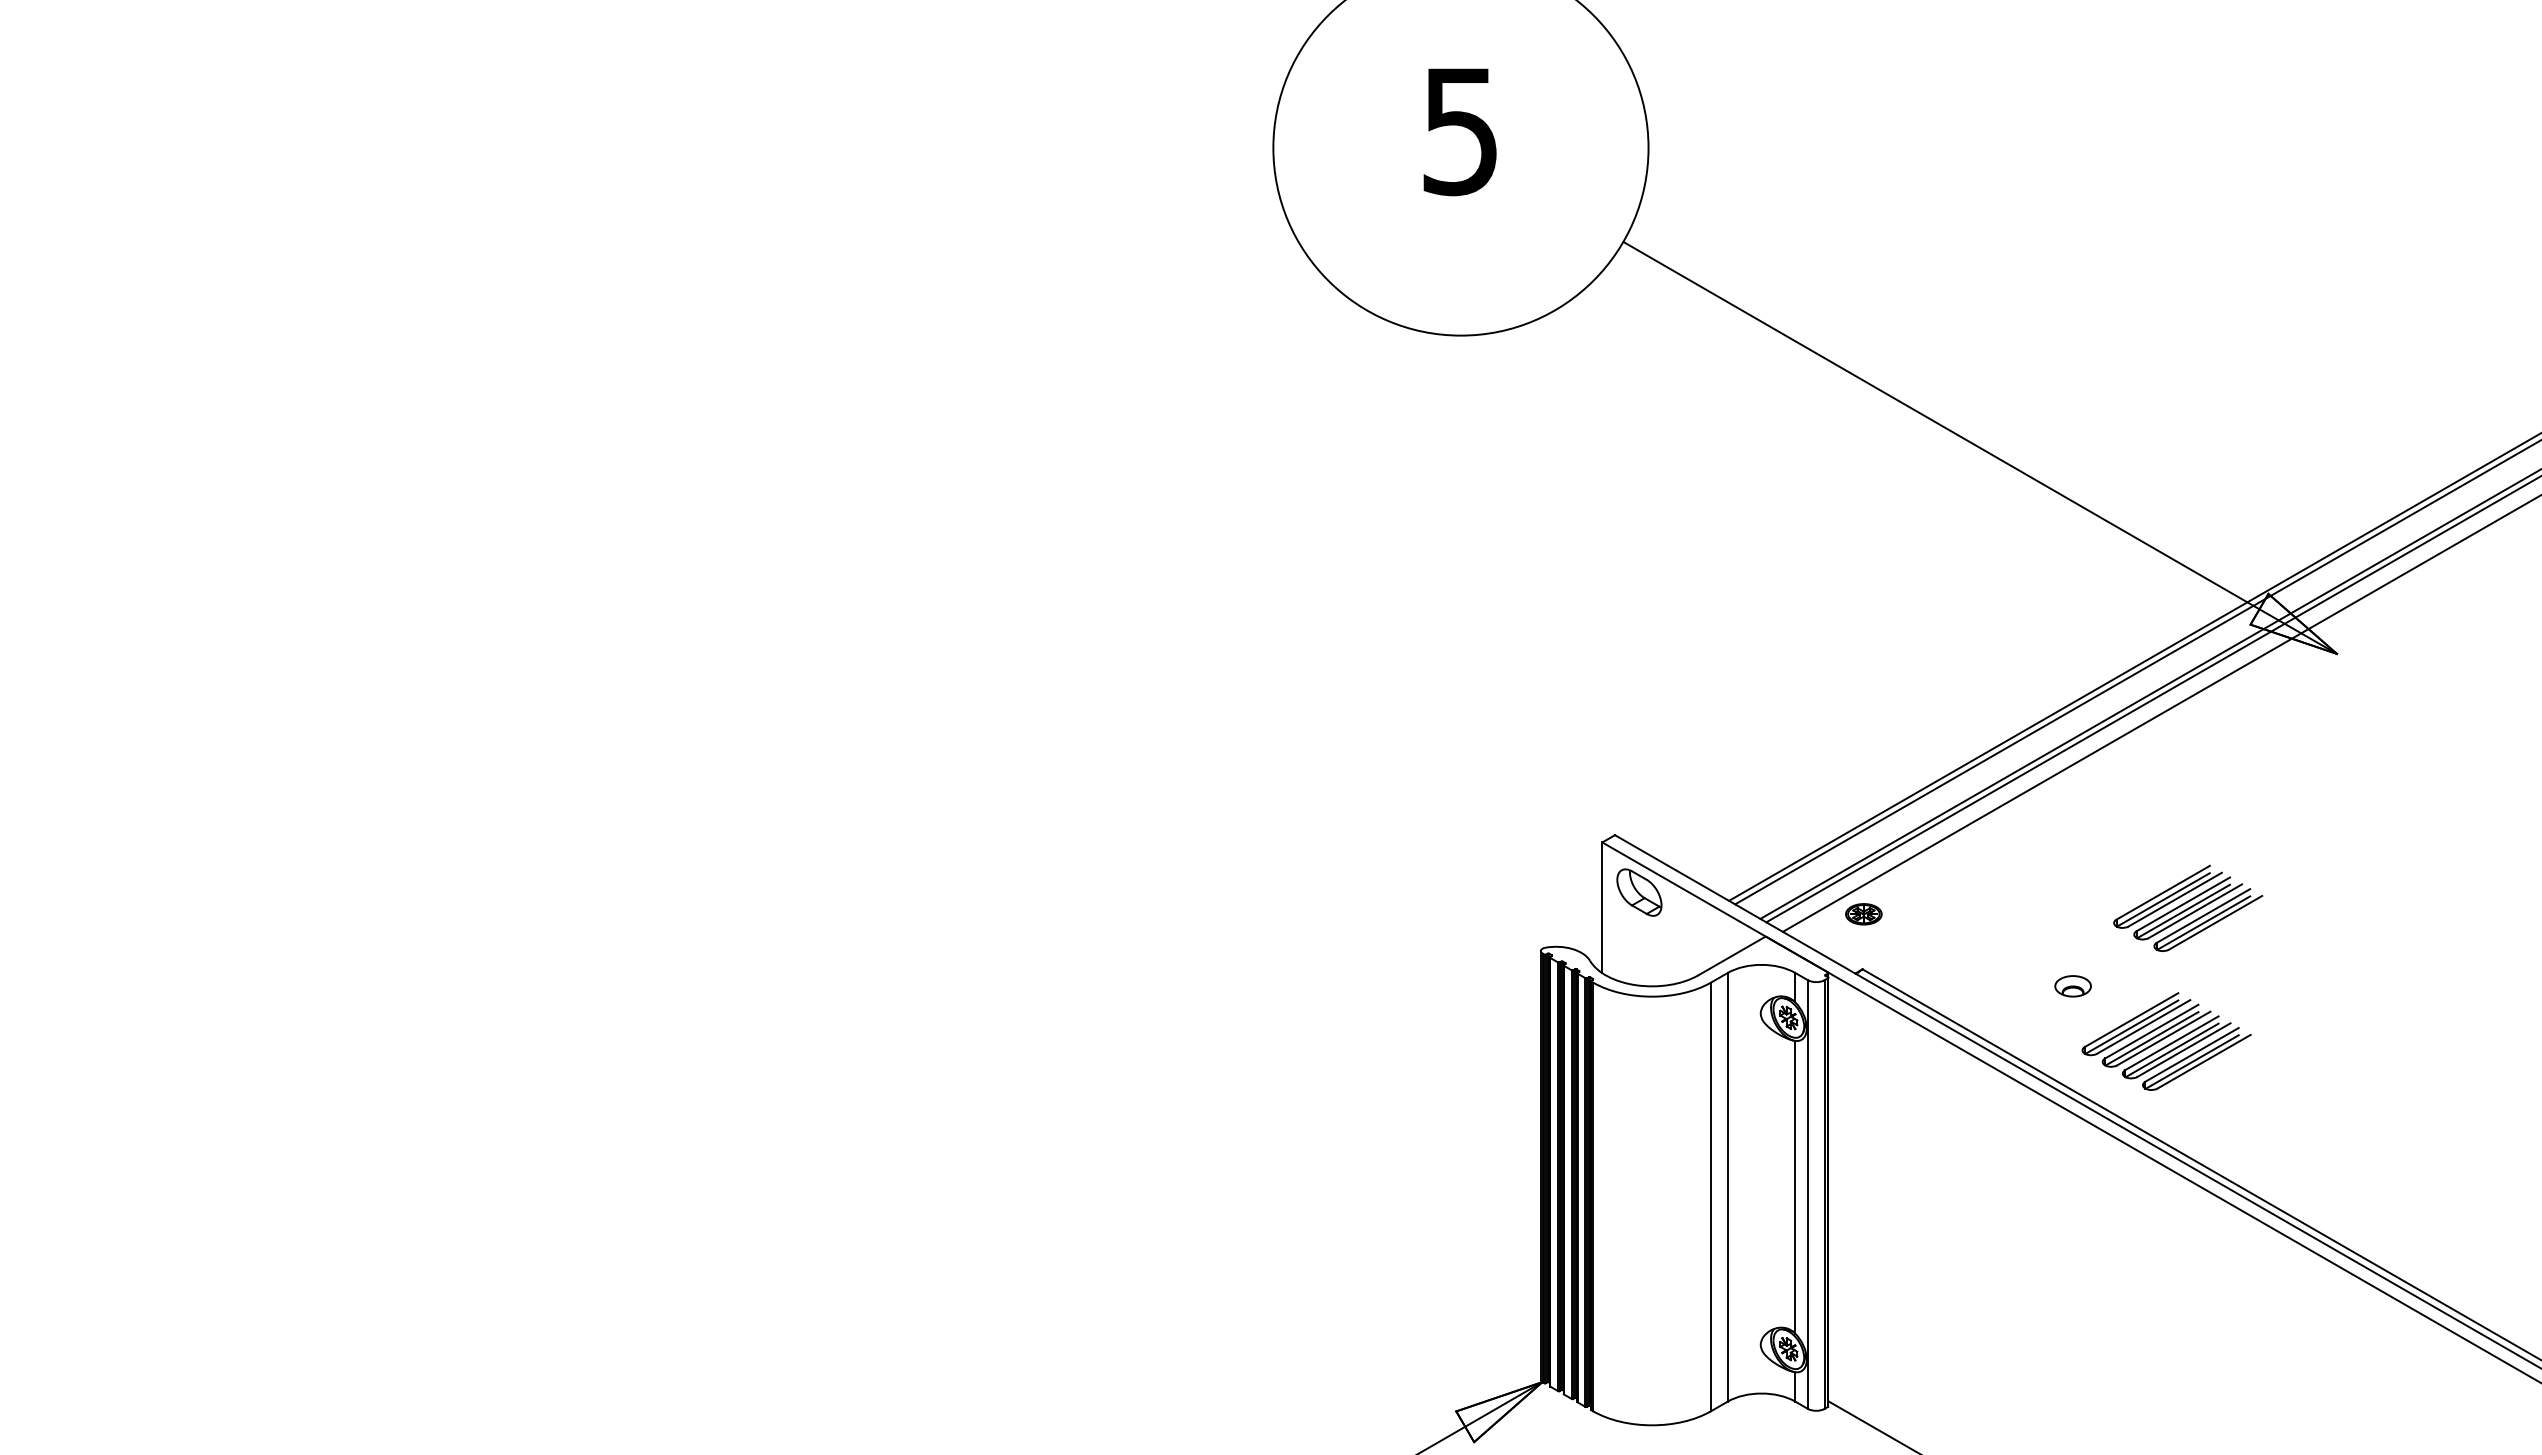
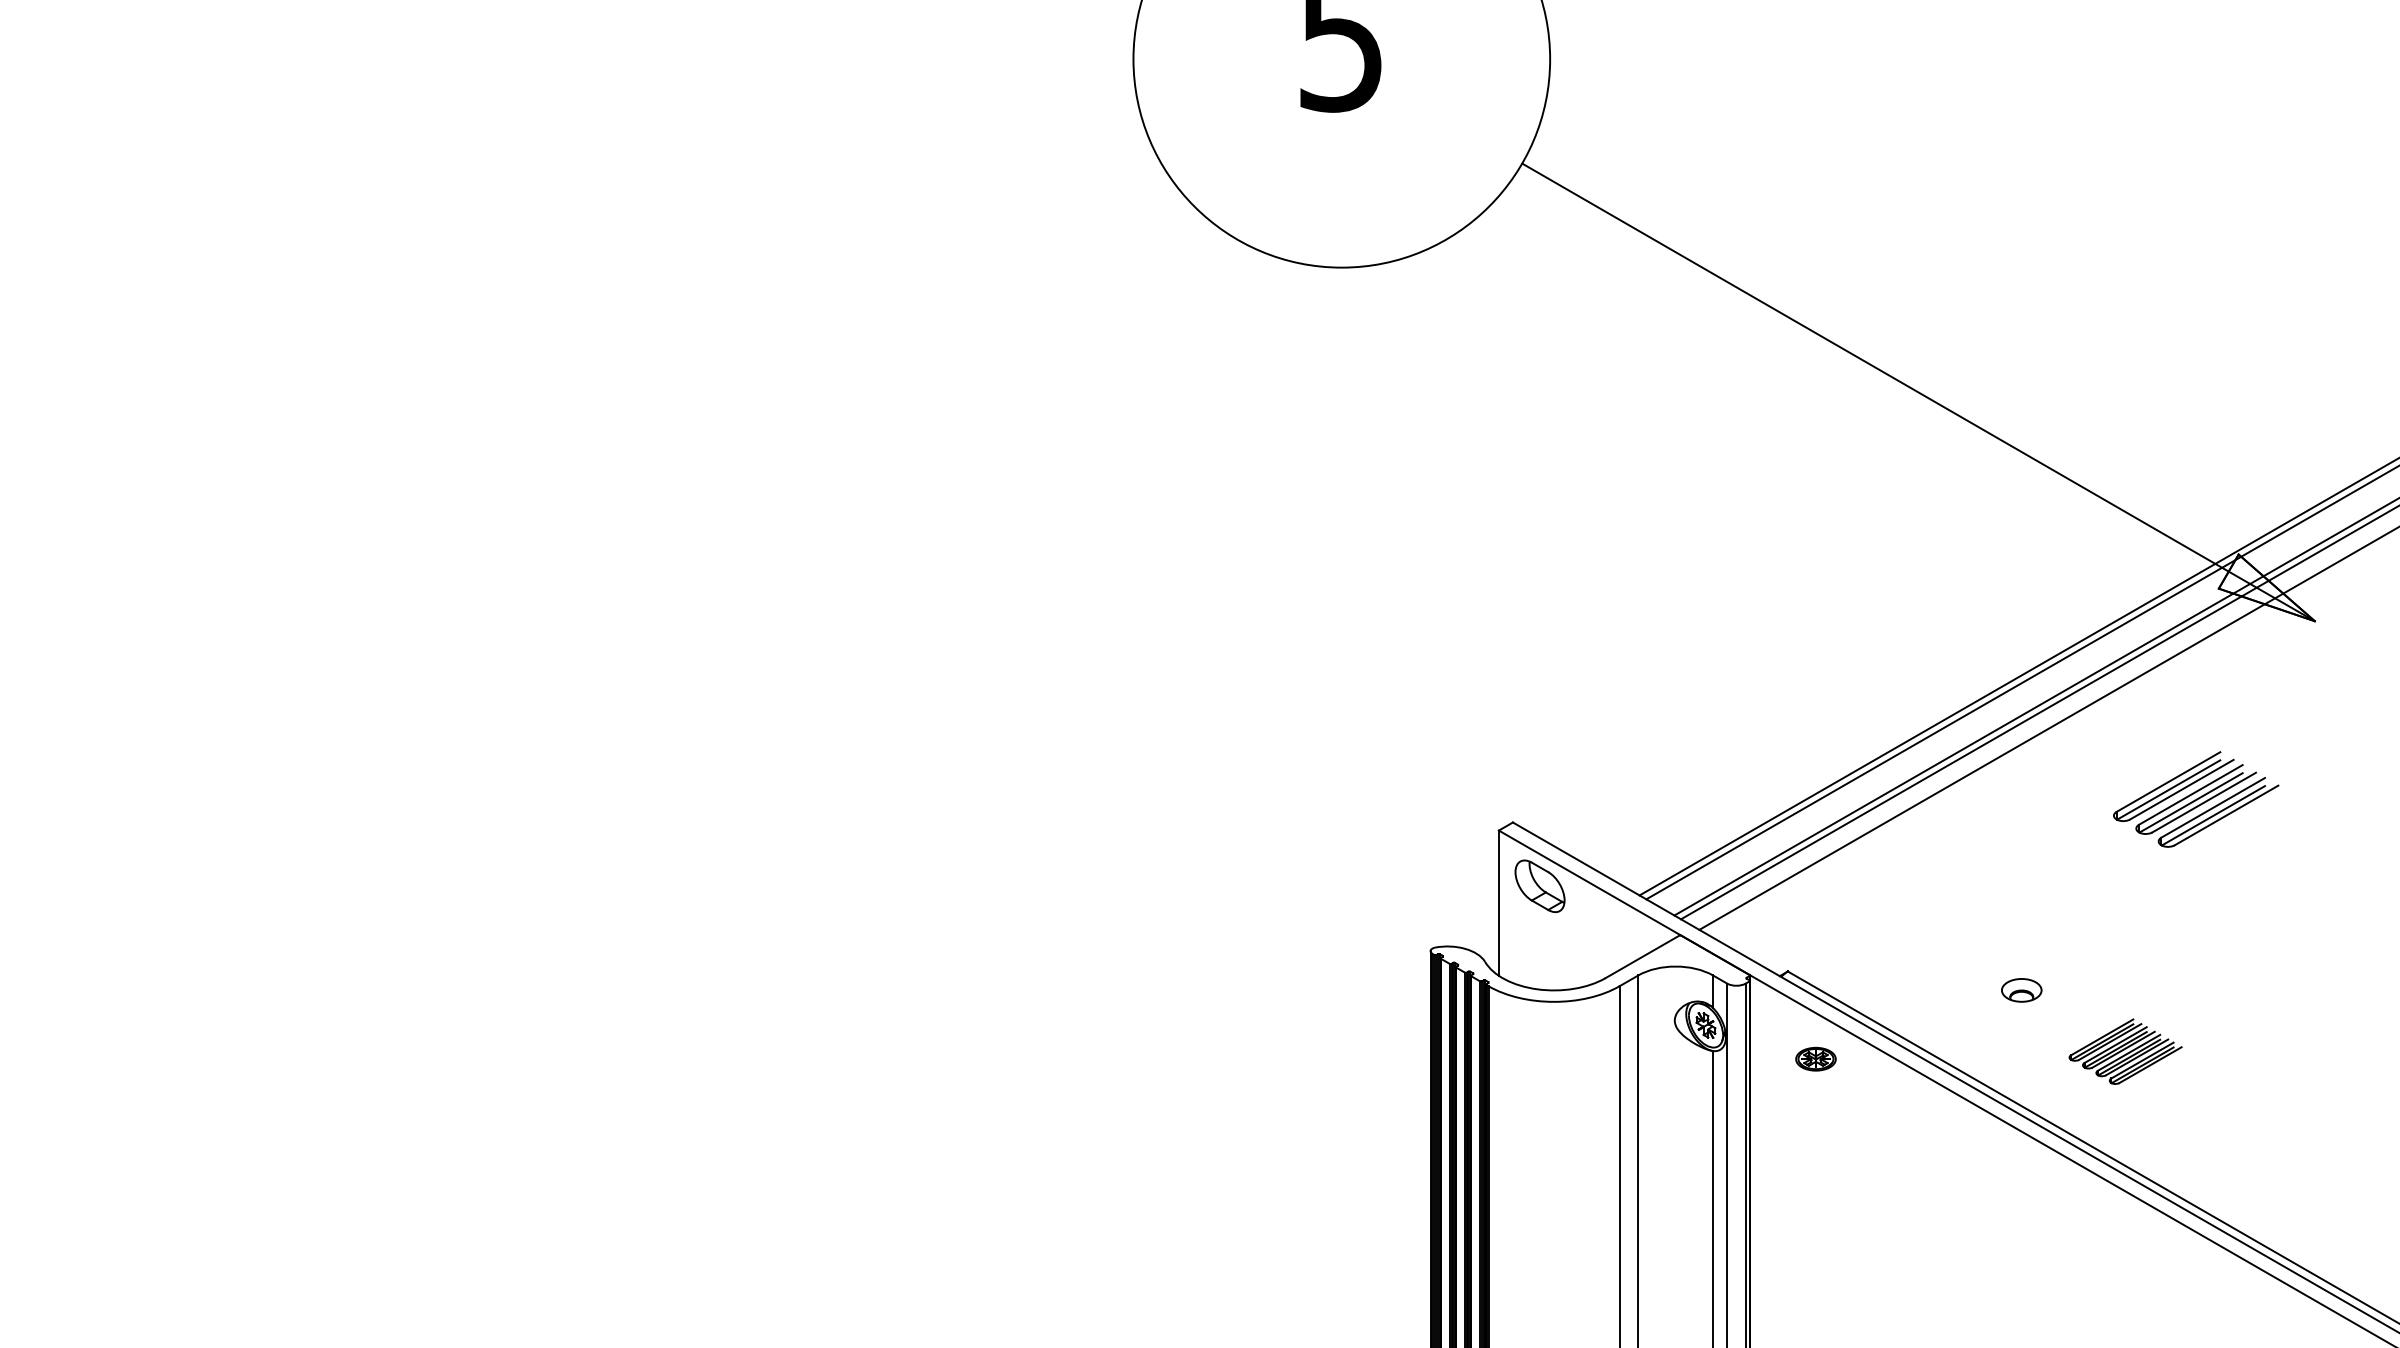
part: (2188, 908) -> (2196, 799), moved
part: (1863, 914) -> (1815, 1059), moved
part: (2166, 1041) -> (2125, 1051), size x0.6

